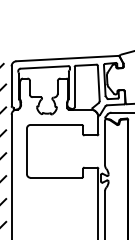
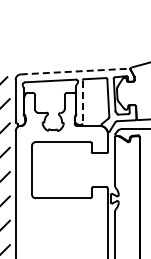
line: (67, 58) -> (75, 71), solid -> dashed
line: (74, 87) -> (82, 102), solid -> dashed

